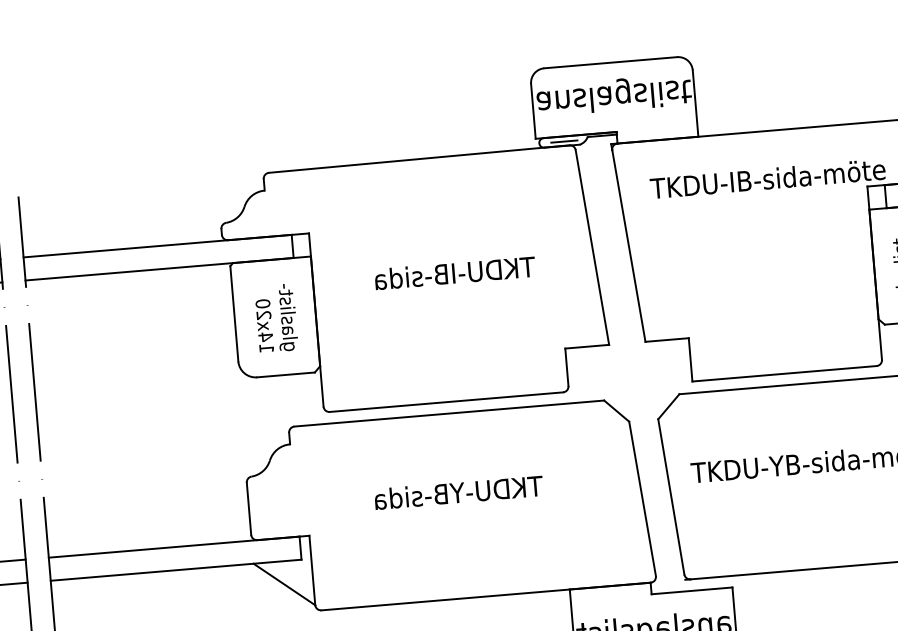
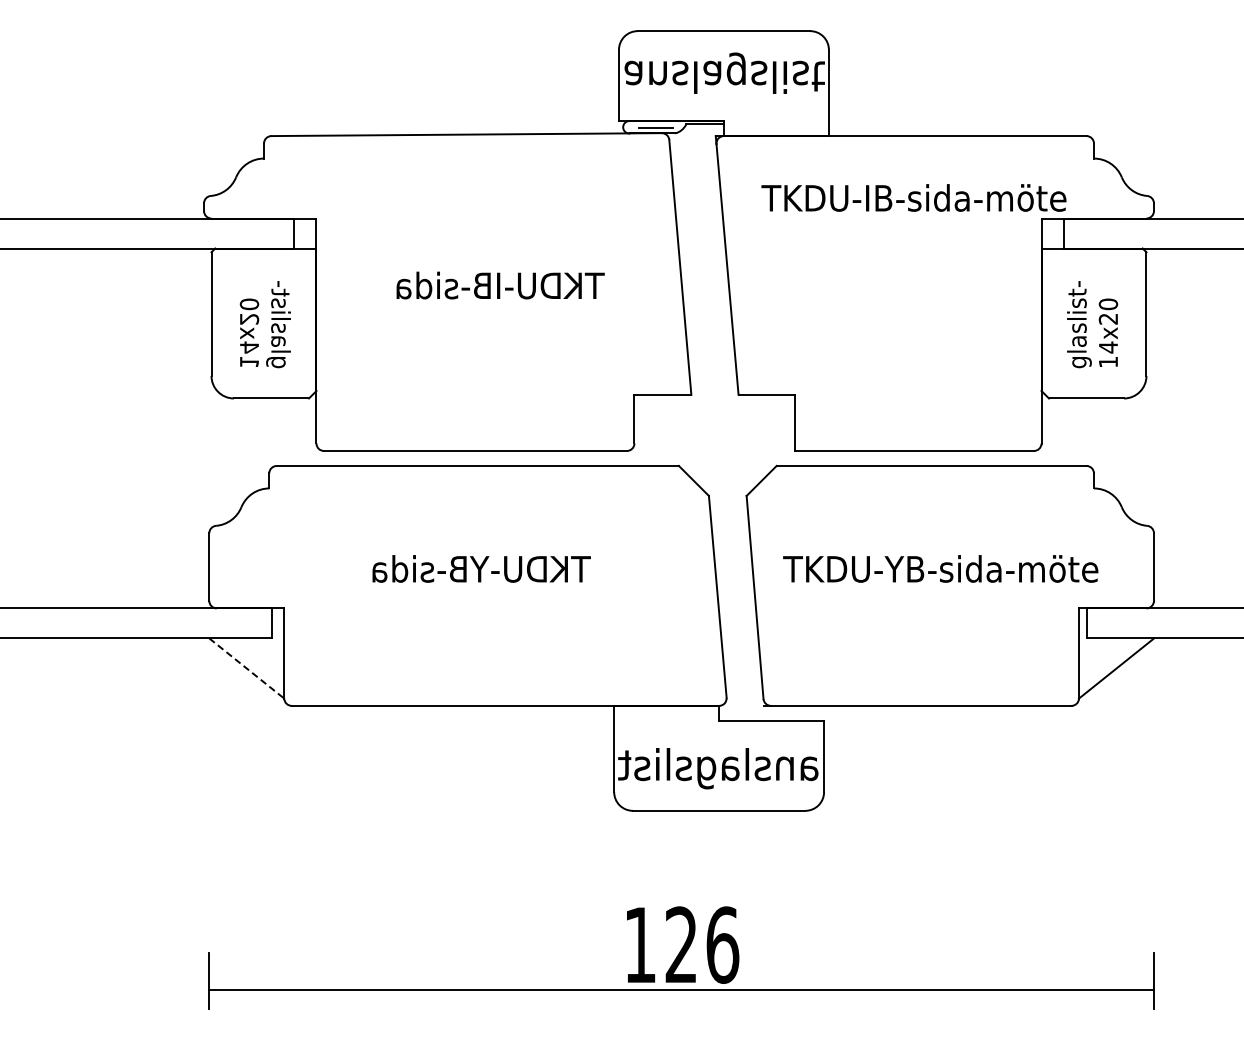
line: (284, 584) -> (247, 668), solid -> dashed

